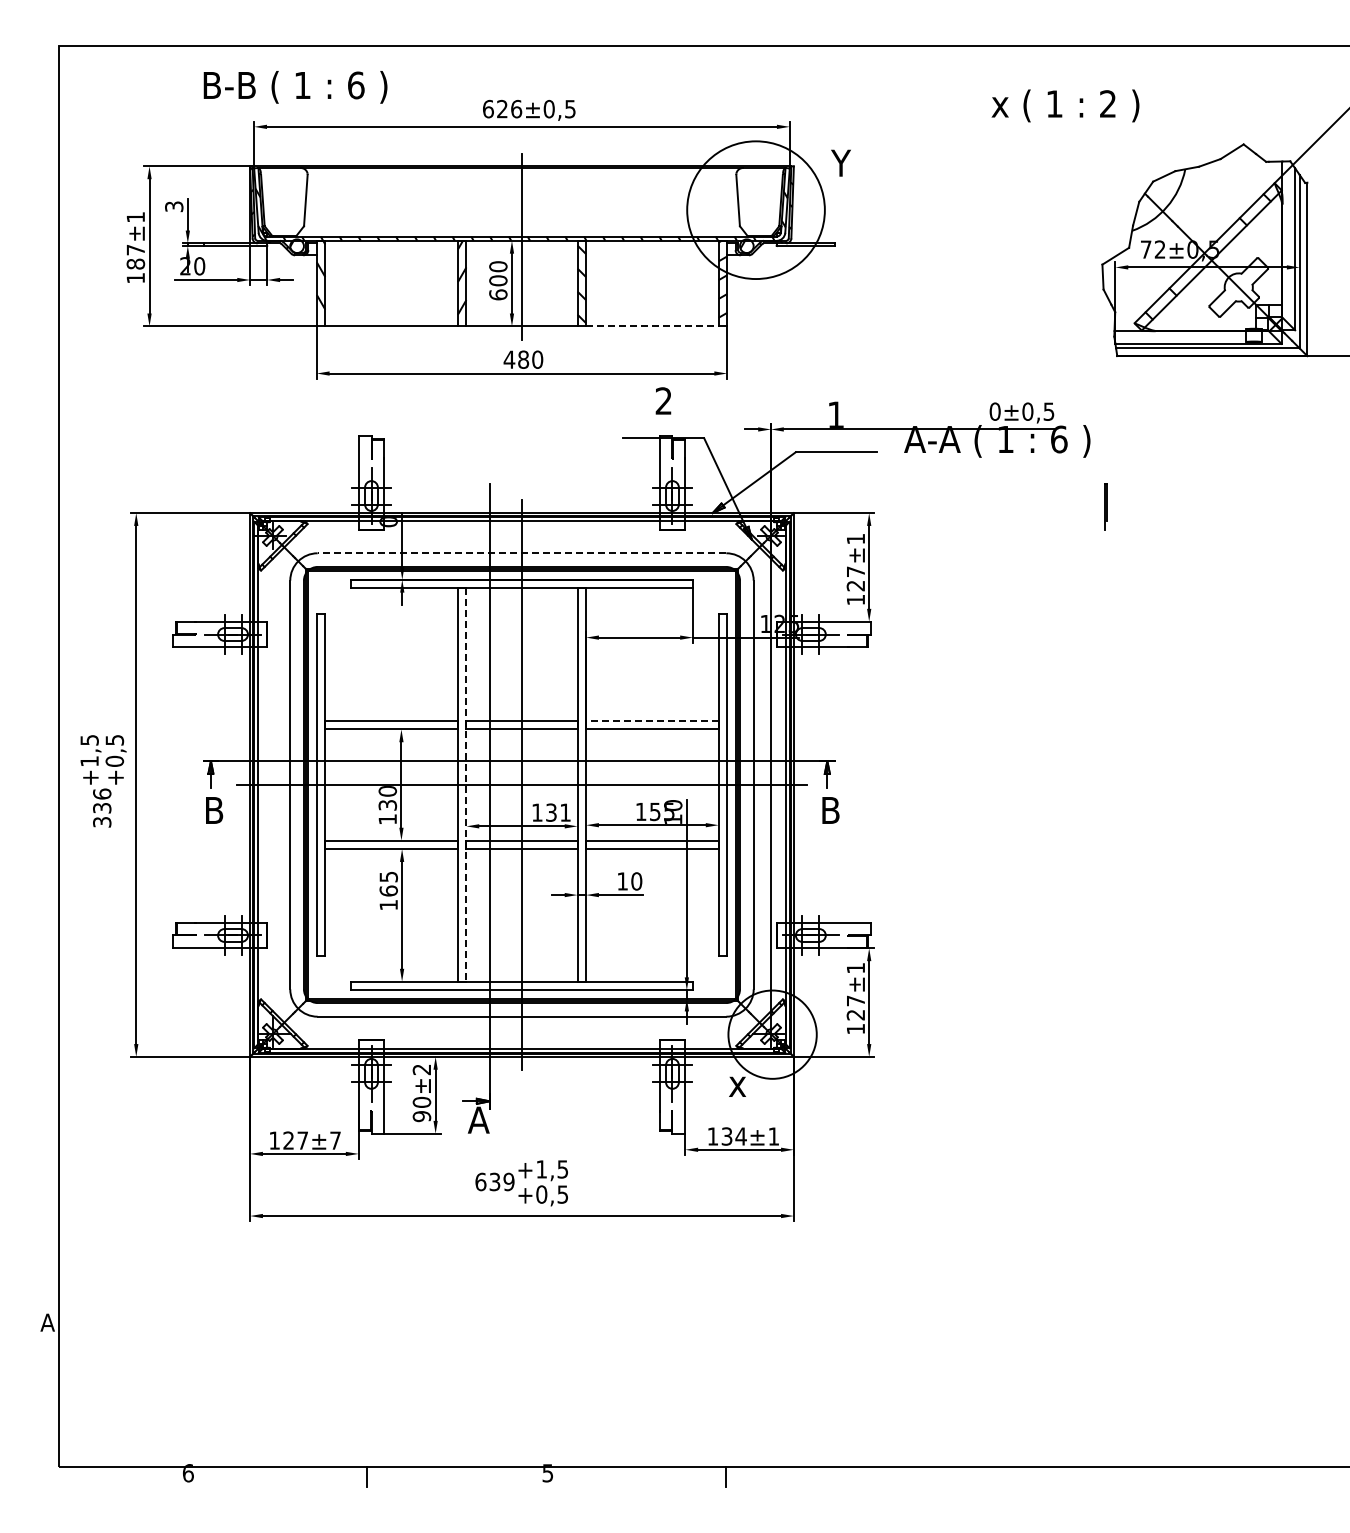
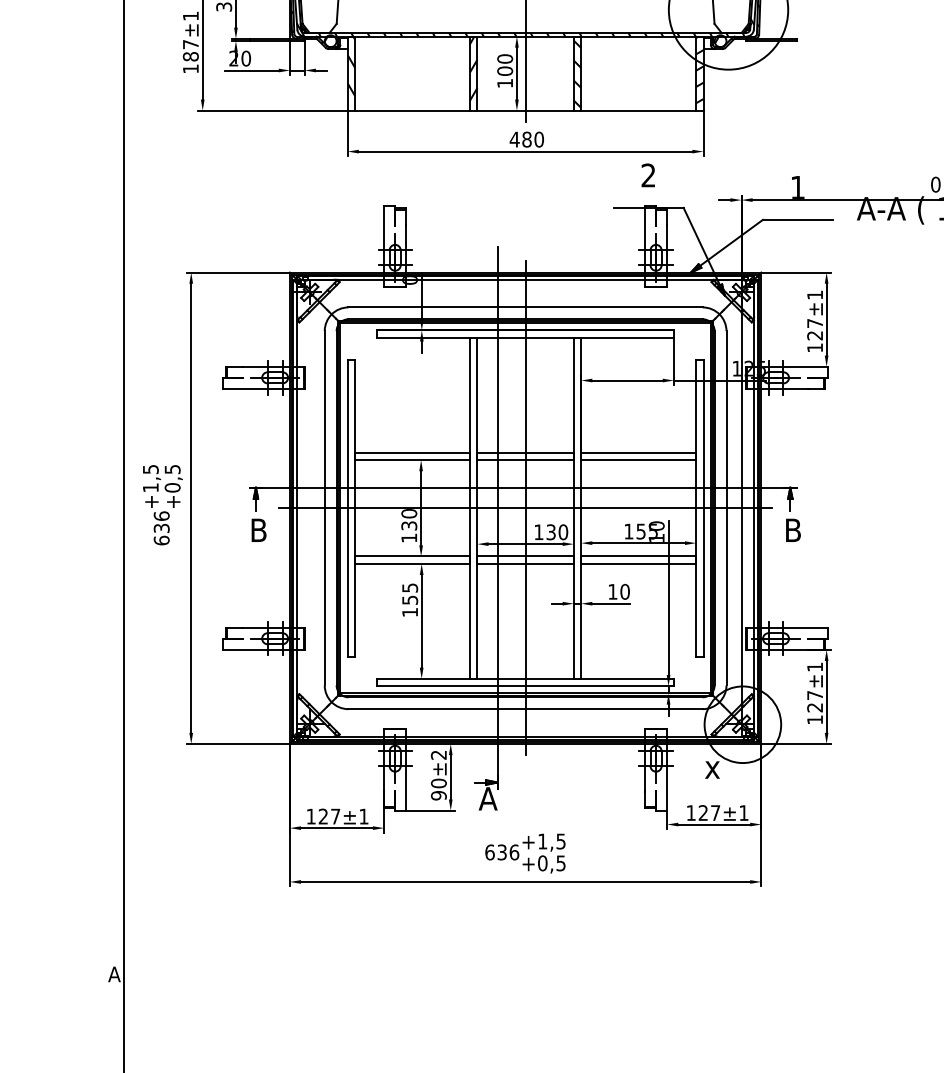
text: (498, 294) -> (505, 83), 600 -> 100
line: (652, 326) -> (638, 110), dashed -> solid
line: (521, 553) -> (525, 307), dashed -> solid
line: (651, 720) -> (637, 452), dashed -> solid
line: (466, 785) -> (477, 508), dashed -> solid
text: (565, 812) -> (563, 532), 131 -> 130
text: (102, 821) -> (161, 539), 336 -> 636
text: (388, 890) -> (409, 599), 165 -> 155
text: (733, 1136) -> (708, 813), 134 -> 127
text: (335, 1140) -> (363, 816), ±7 -> ±1
text: (508, 1181) -> (513, 852), 639 -> 636

